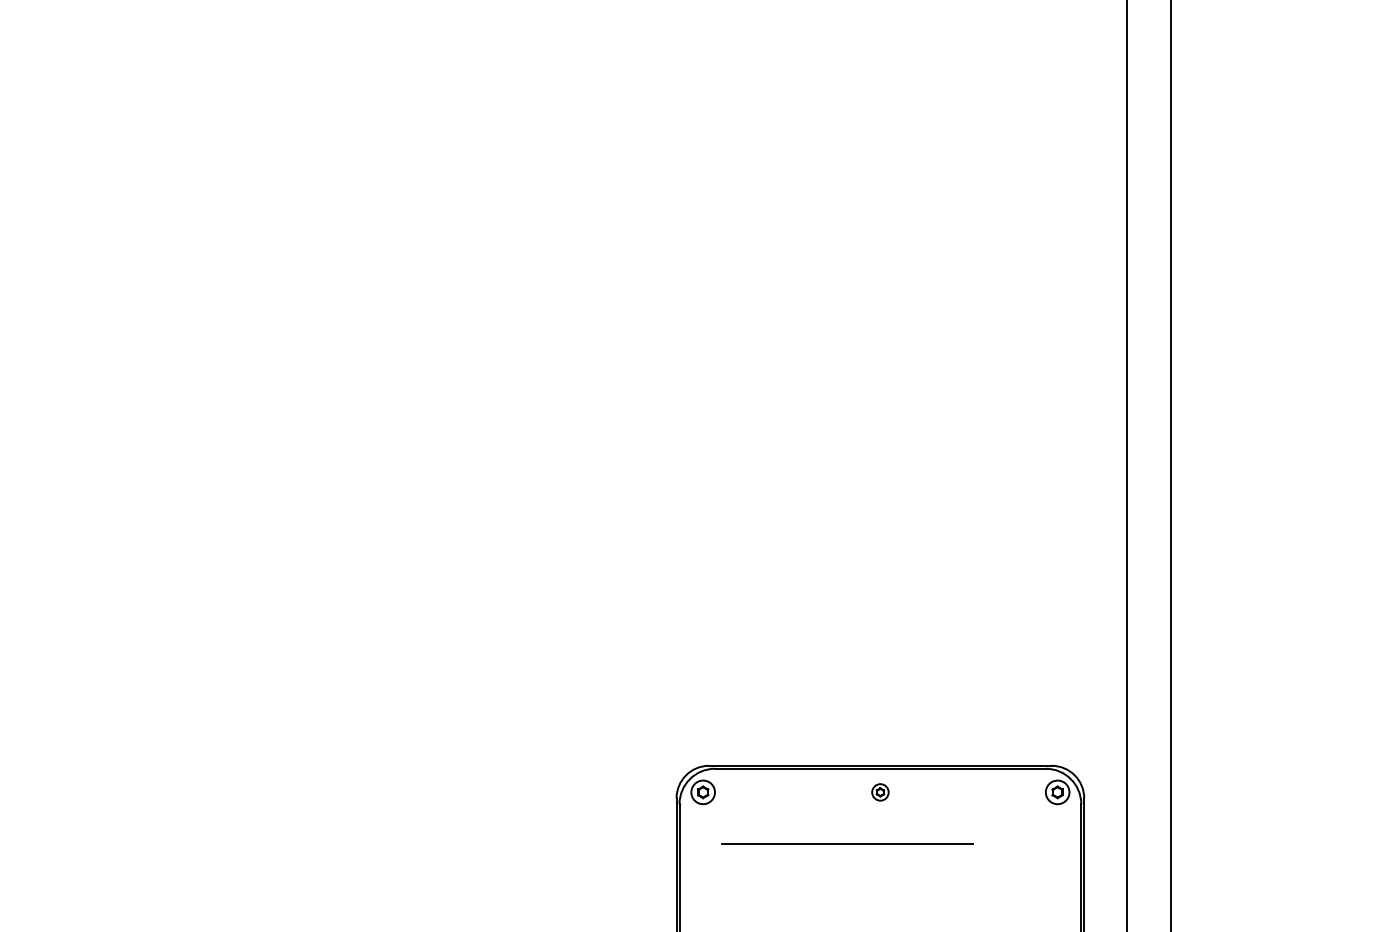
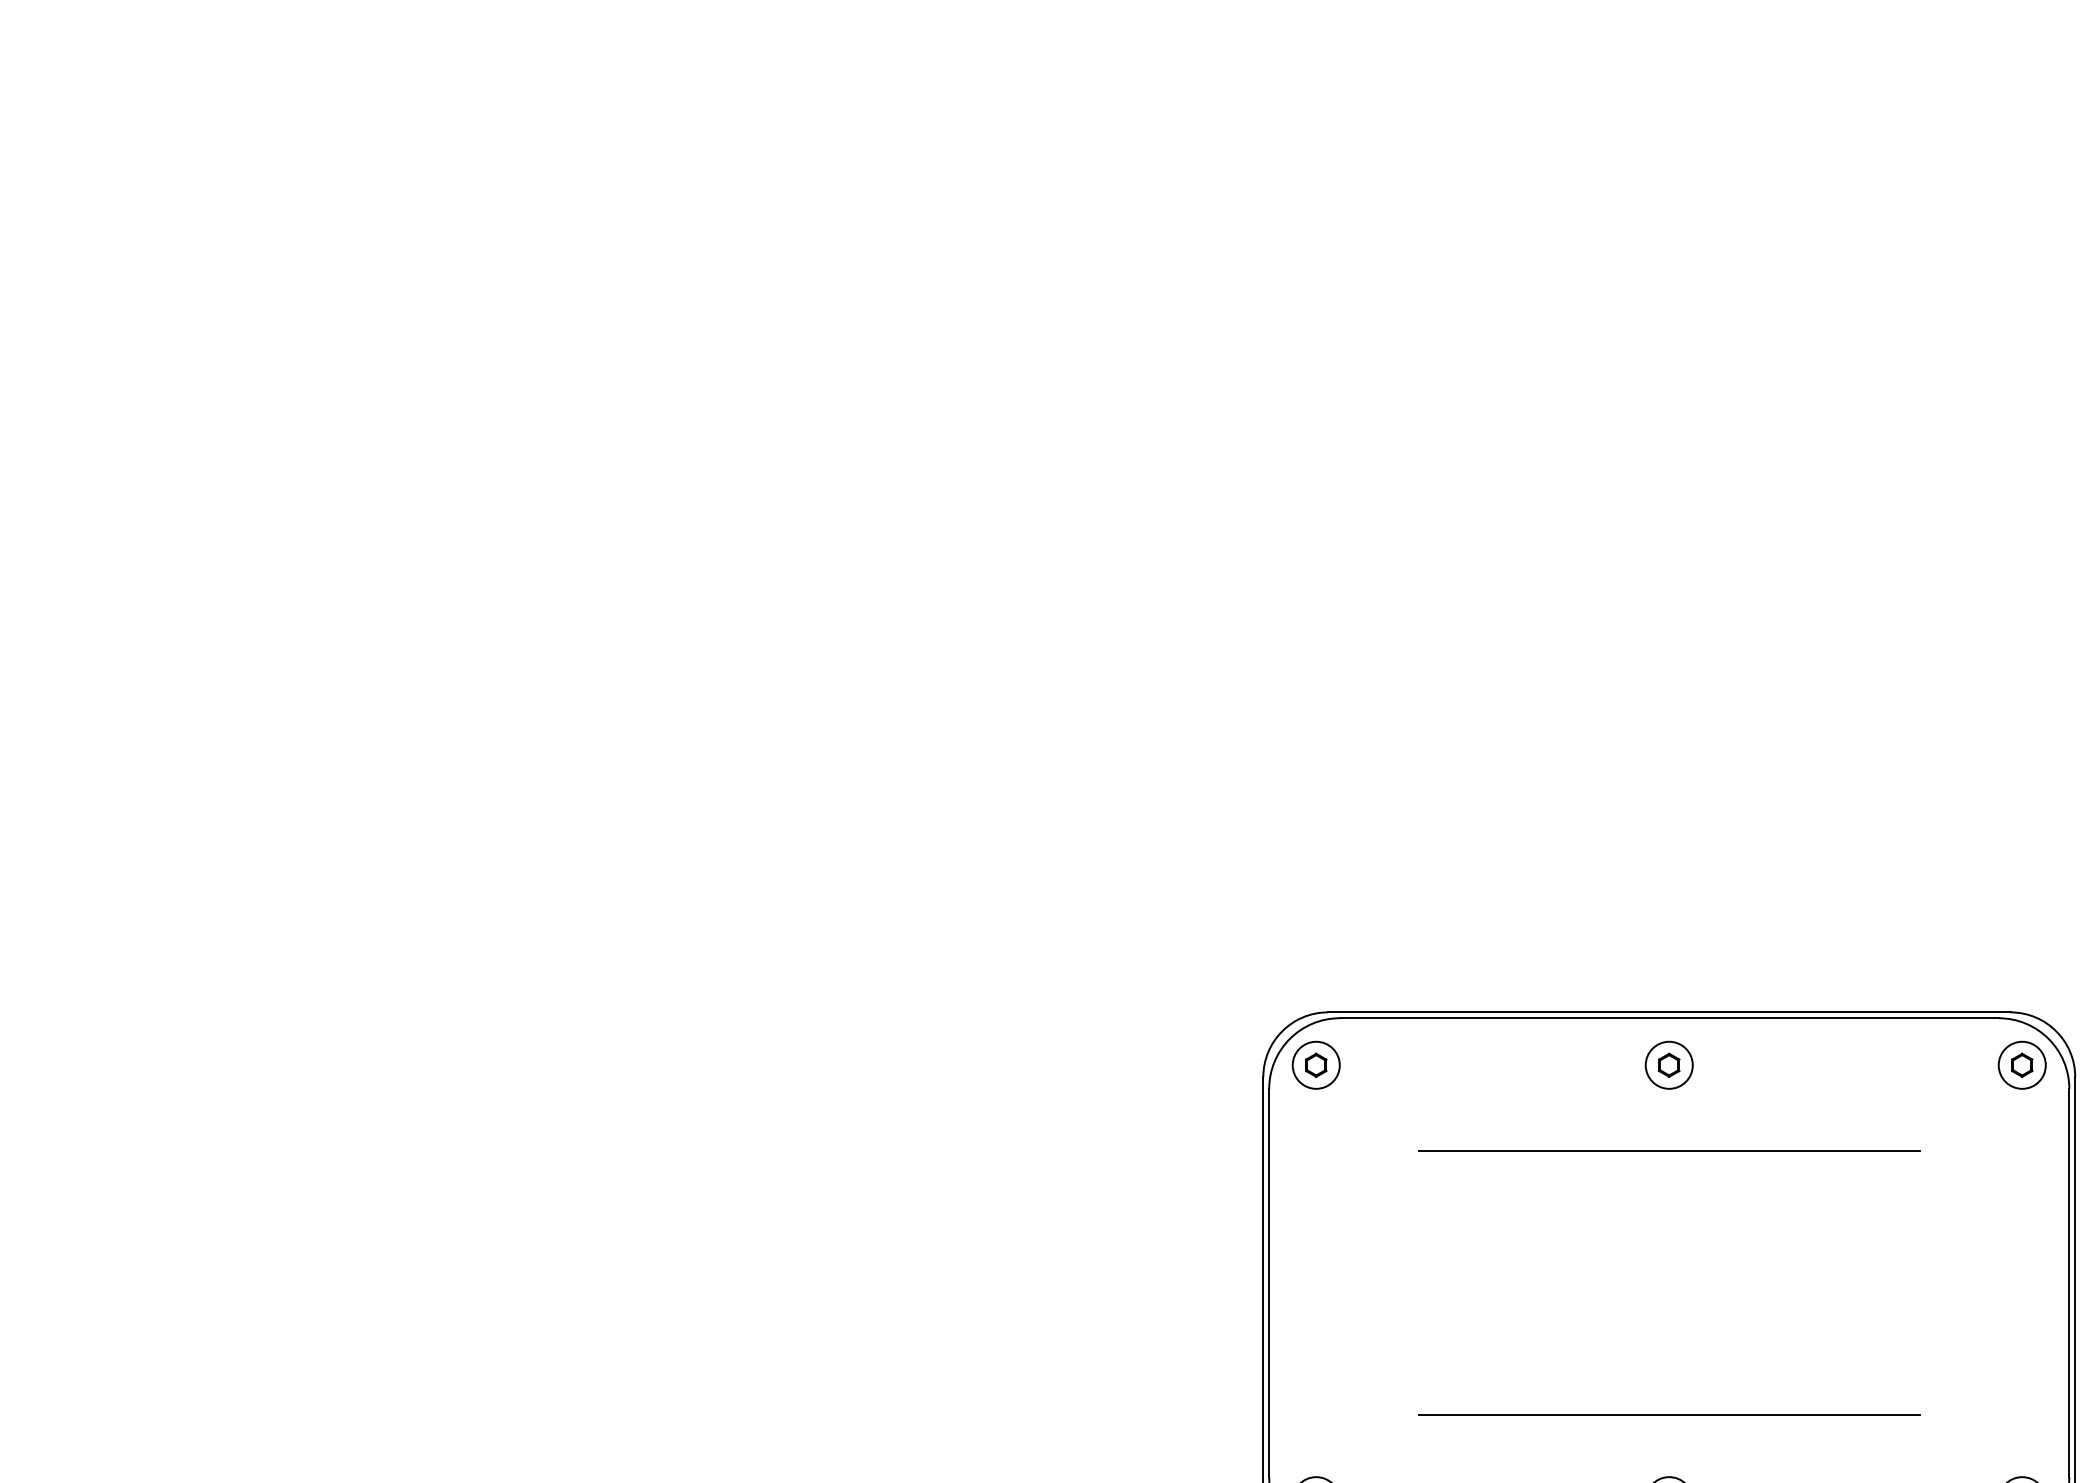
part: (880, 792) -> (1669, 1065), size x1.43
line: (847, 843) -> (1669, 1149), moved

